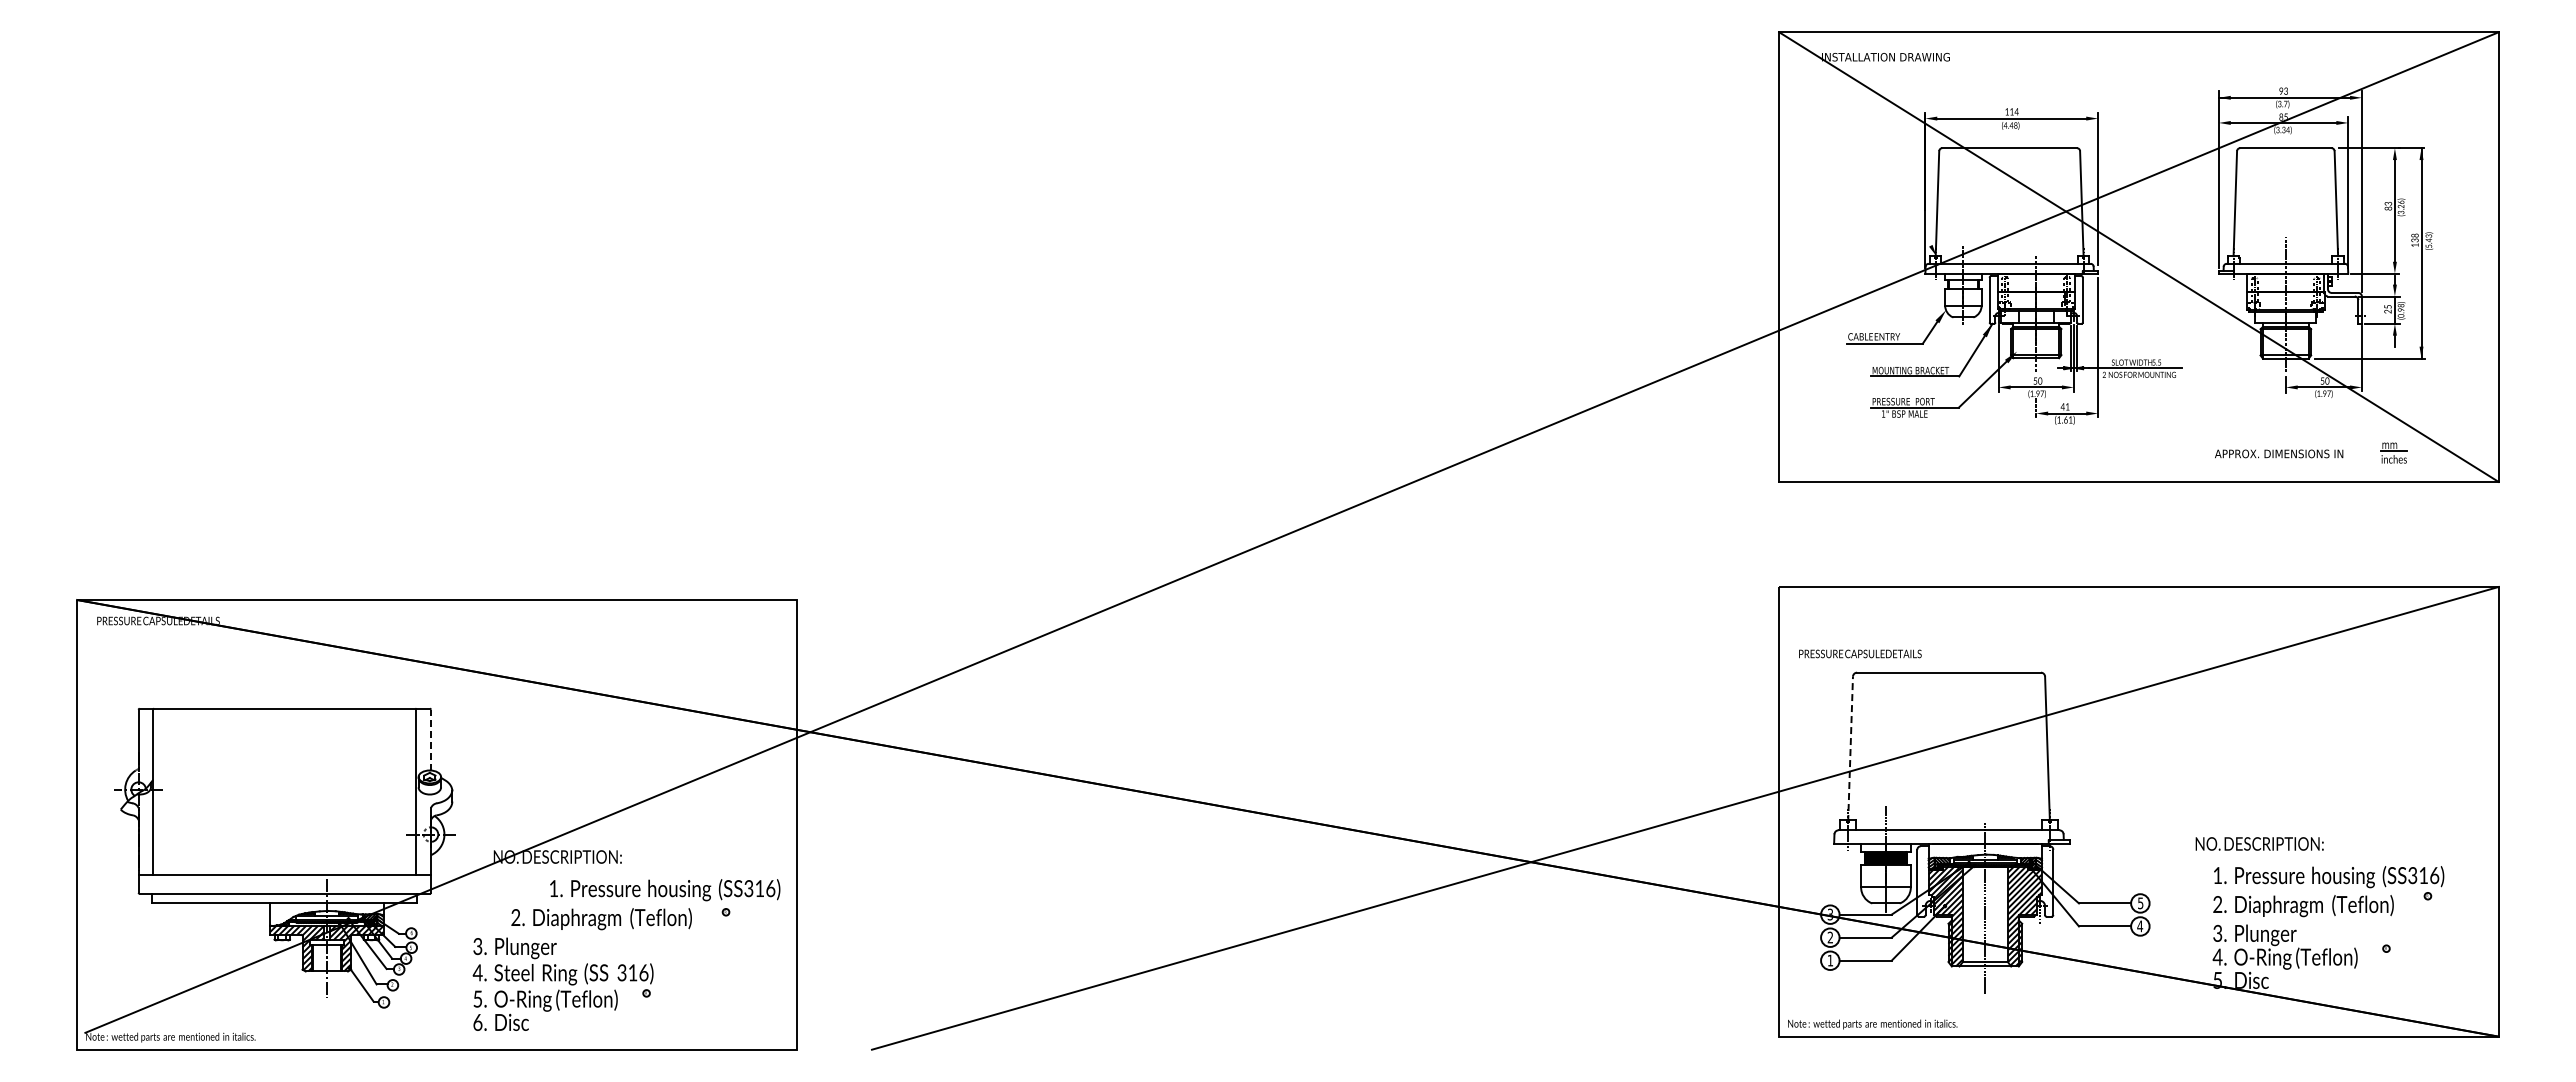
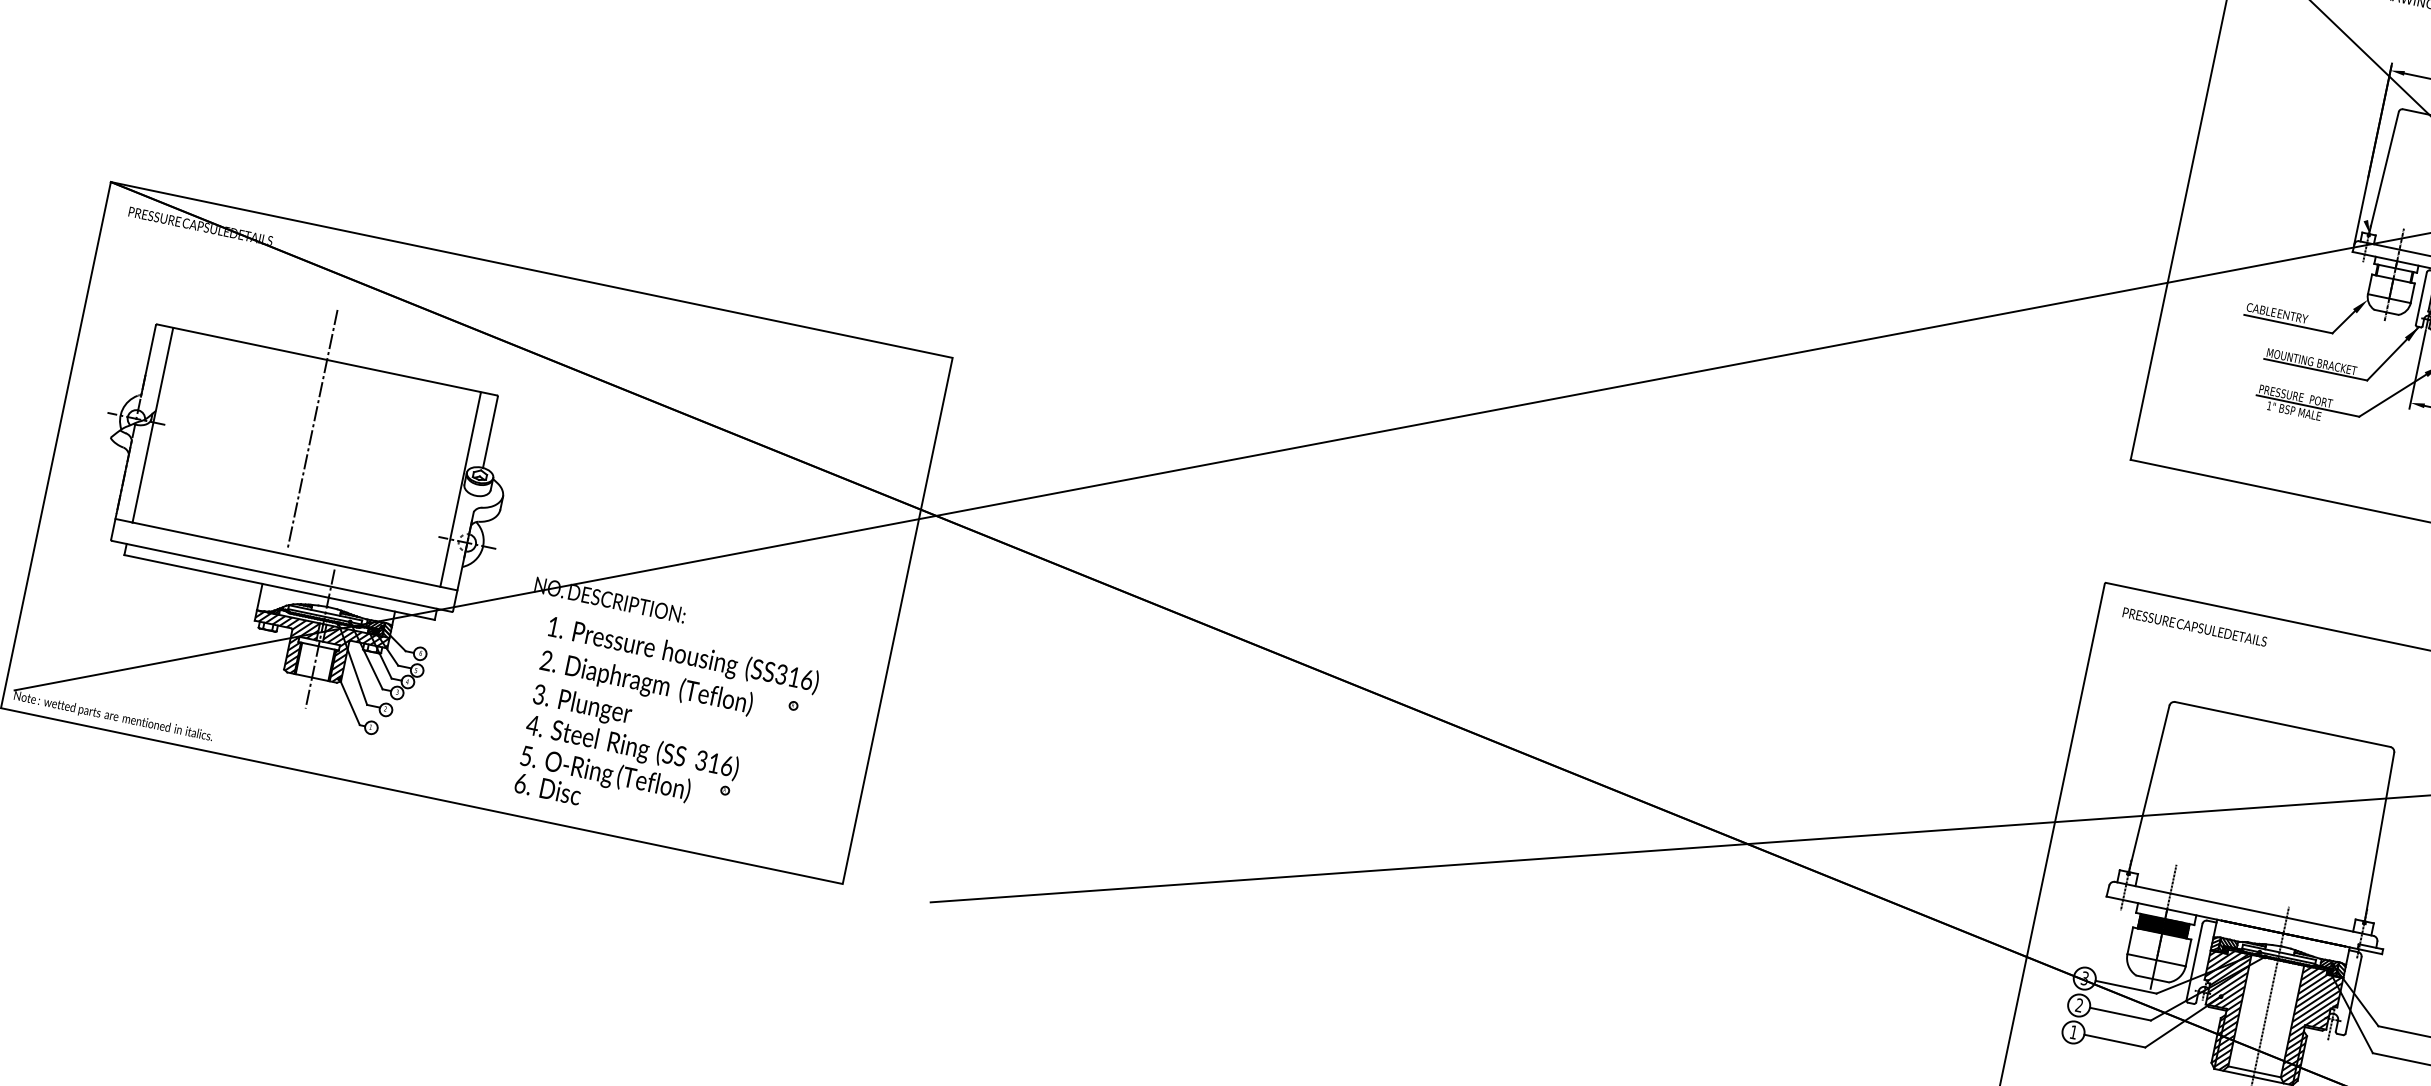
text: (1860, 653) -> (2195, 626), moved
line: (430, 740) -> (489, 432), dashed -> solid
line: (1850, 749) -> (2148, 790), dashed -> solid
line: (284, 767) -> (312, 428), added
text: (665, 890) -> (683, 656), moved
part: (562, 983) -> (629, 758), moved

